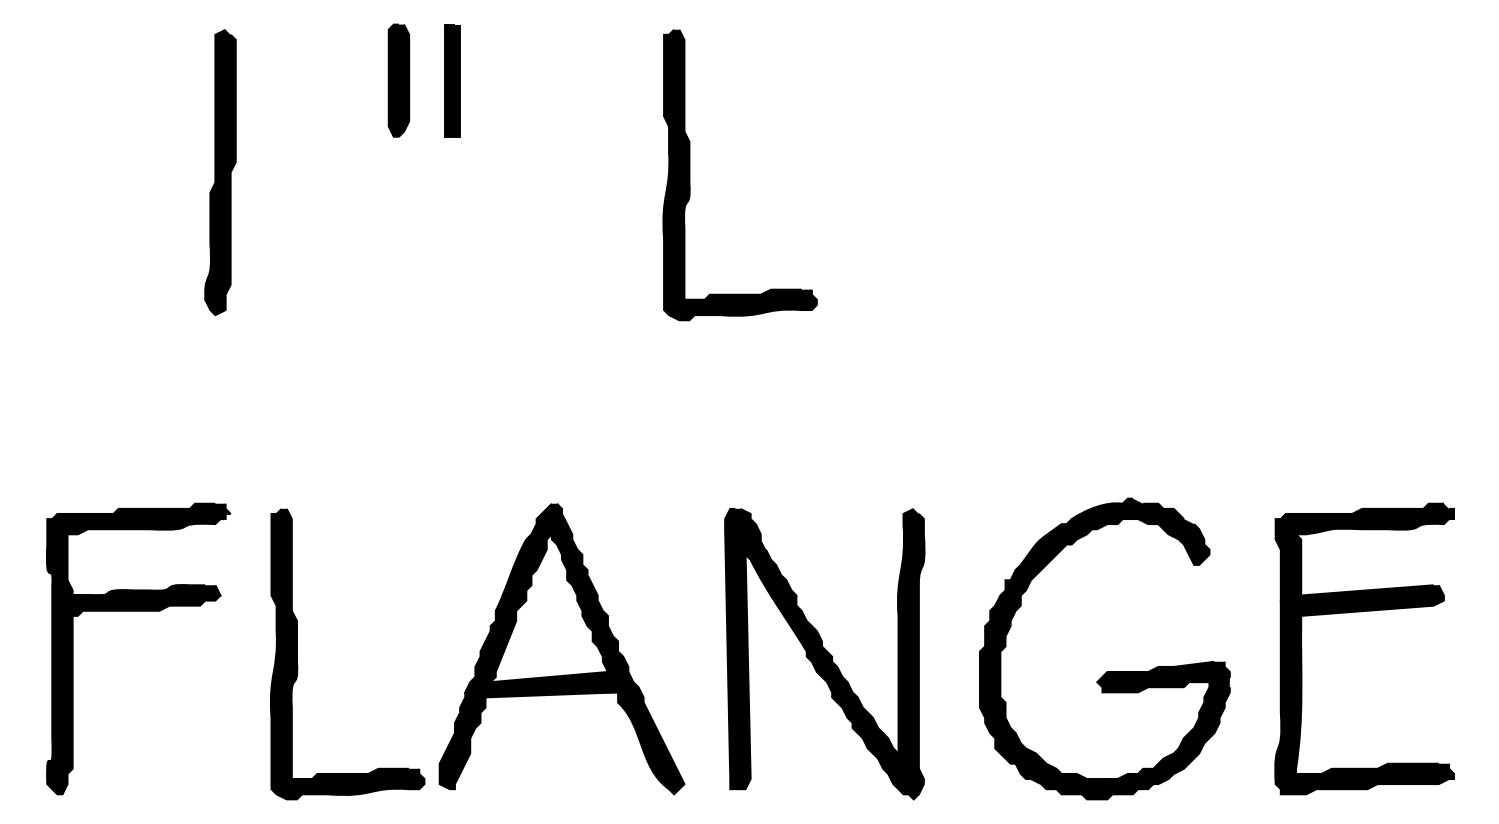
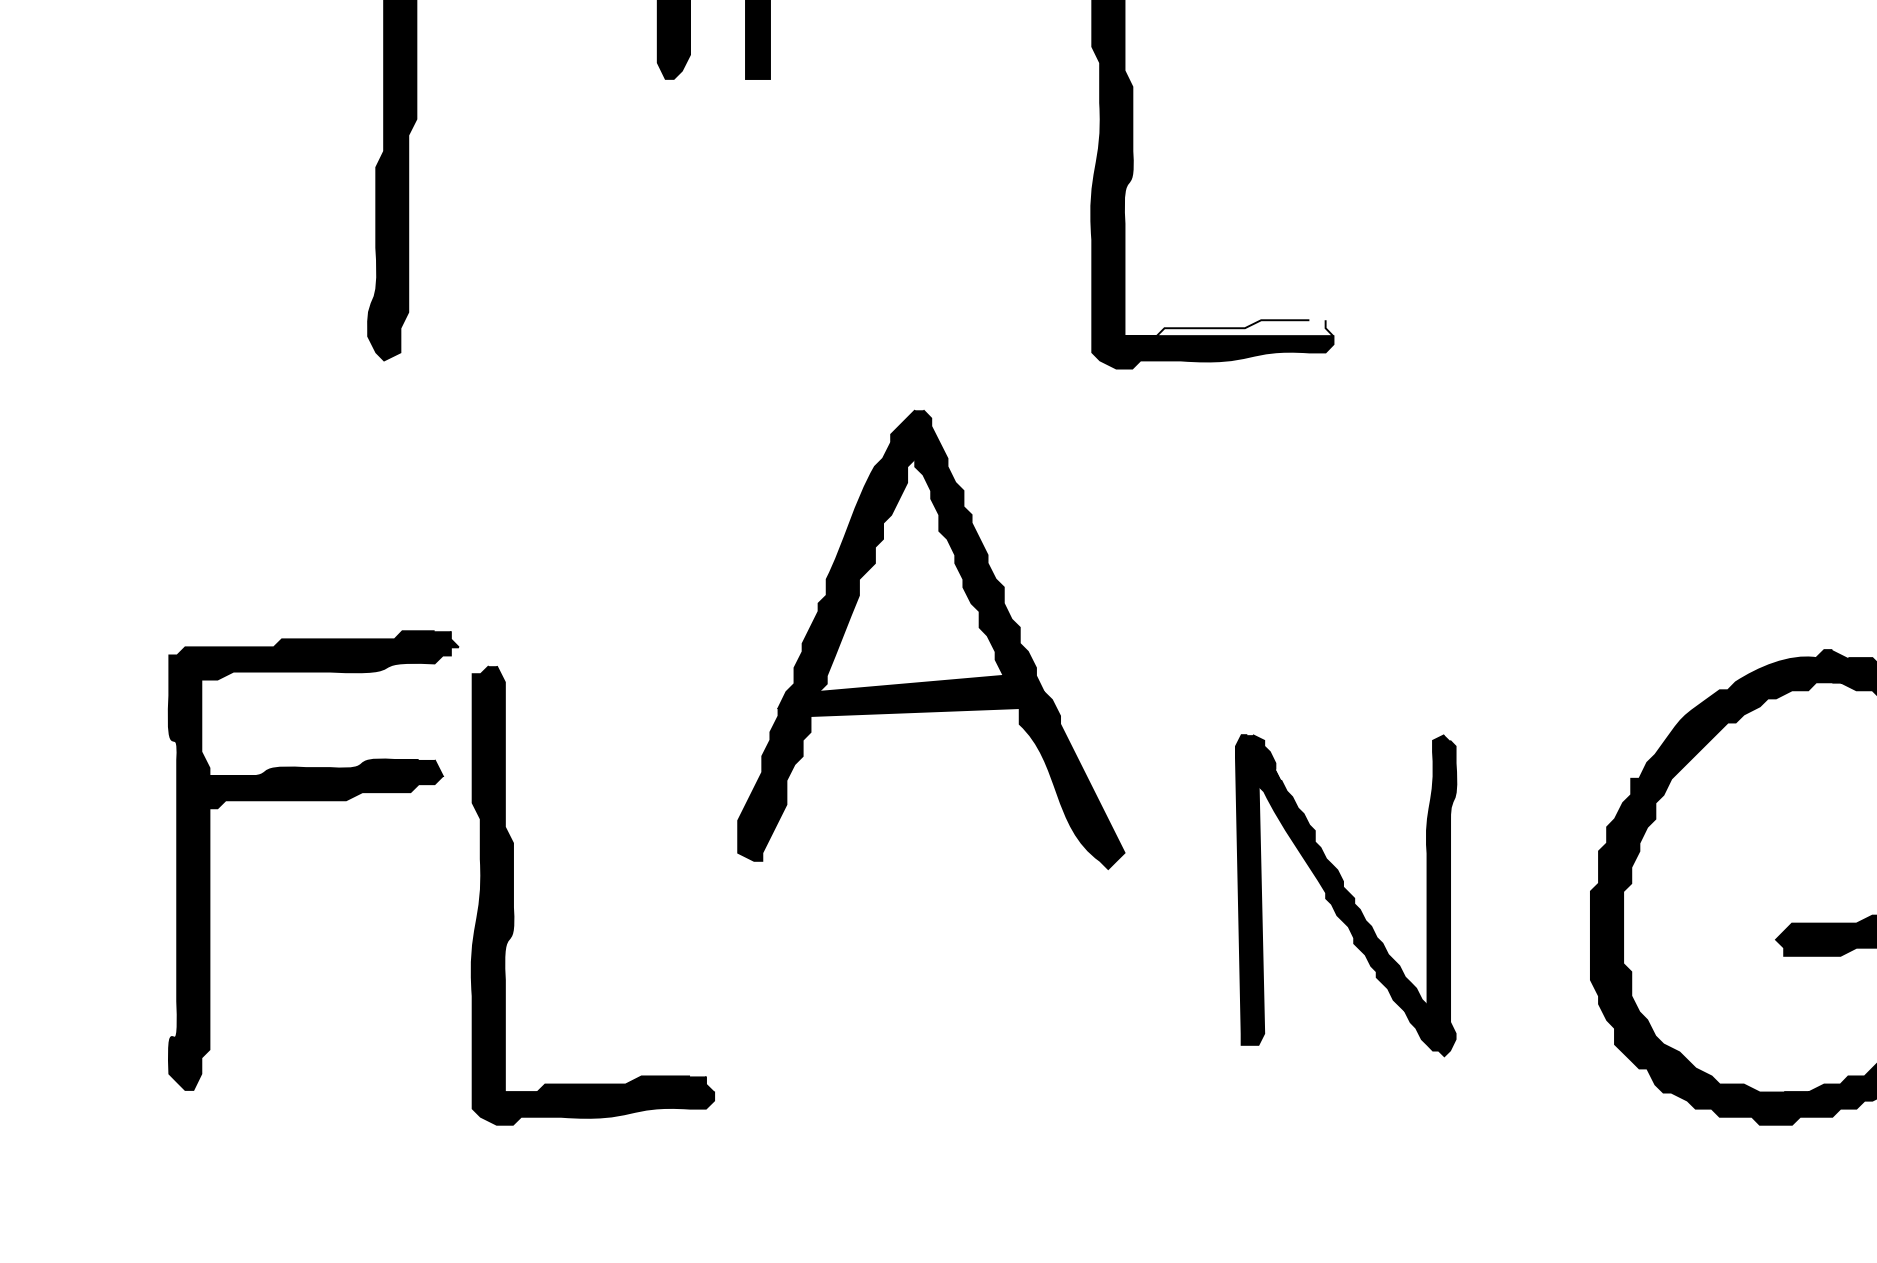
fill: (750, 294) -> (1228, 327), removed
part: (138, 611) -> (313, 801), moved
part: (561, 649) -> (930, 640), moved
part: (824, 654) -> (1345, 896), size x0.7

